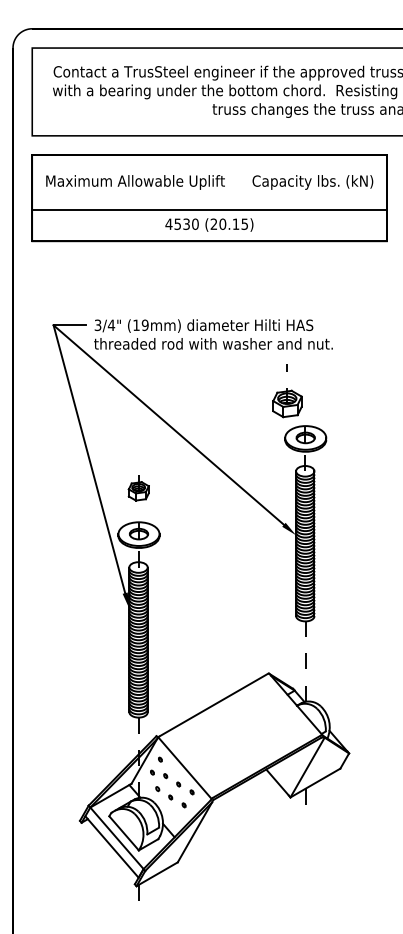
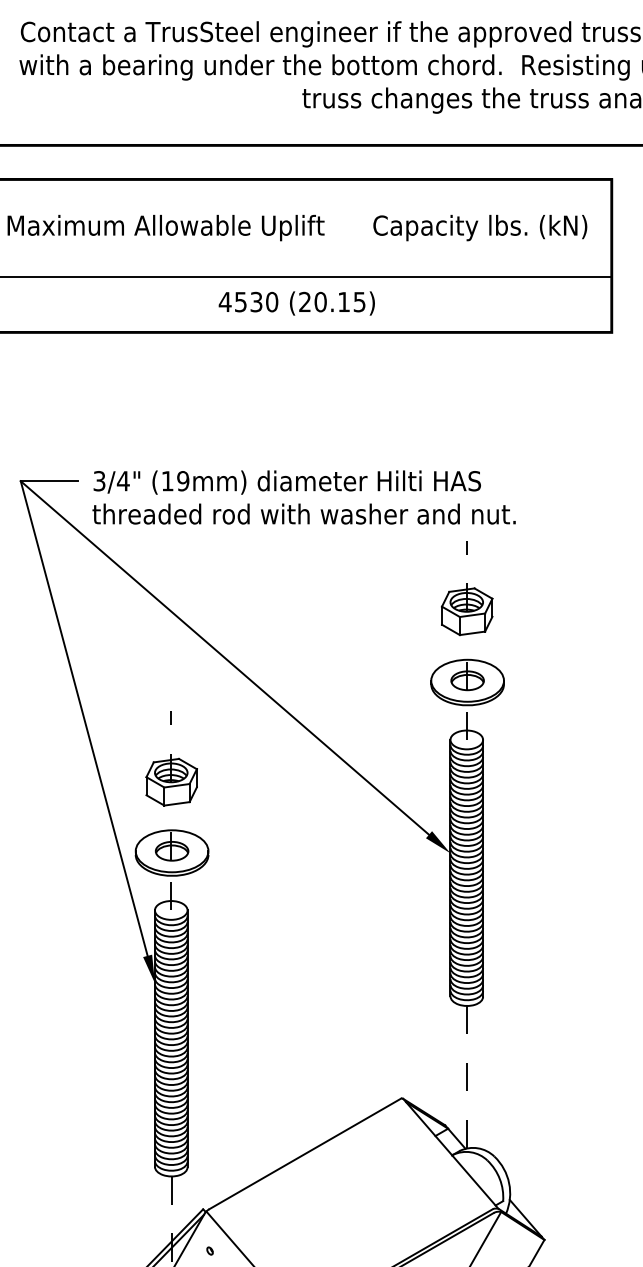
part: (287, 391) -> (467, 589), moved
part: (138, 482) -> (171, 759), size x1.43

